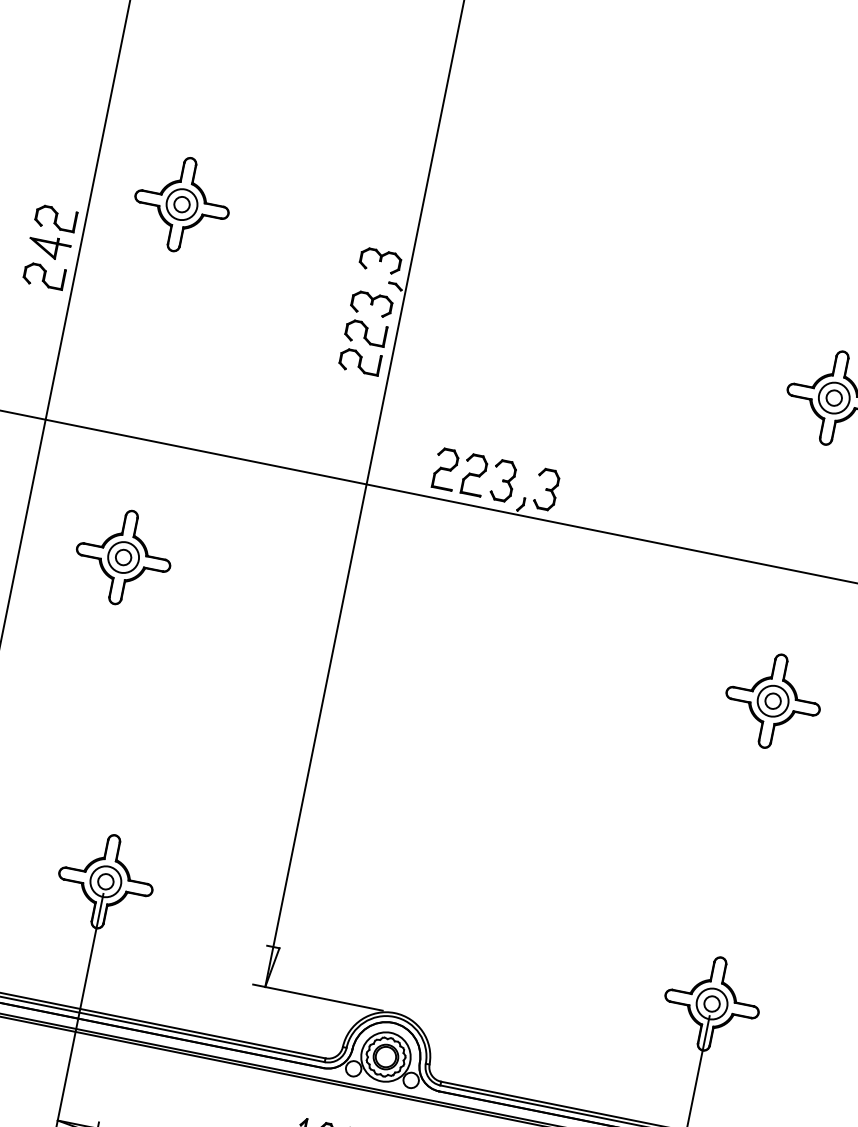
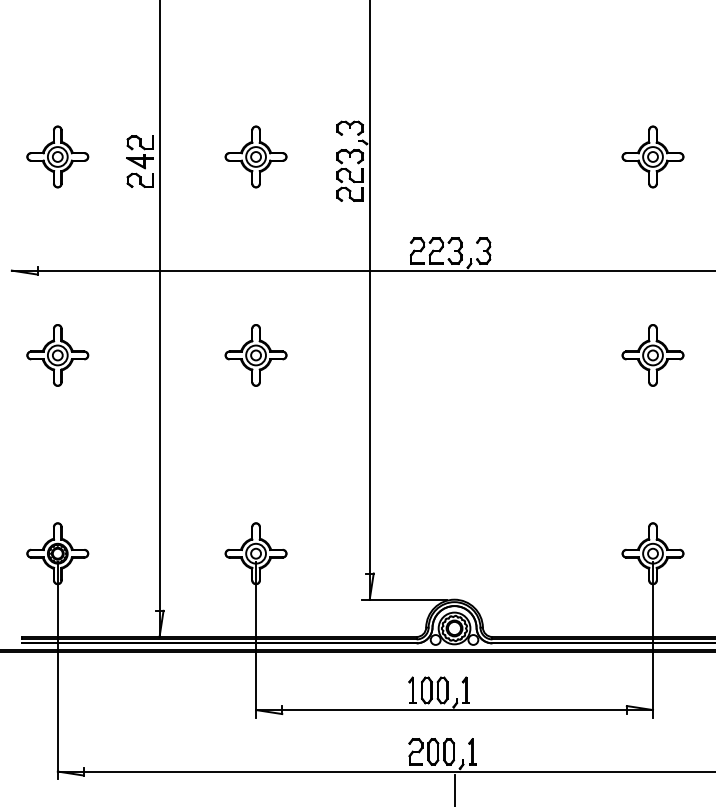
part: (181, 203) -> (255, 156), moved
part: (122, 557) -> (255, 355), moved

